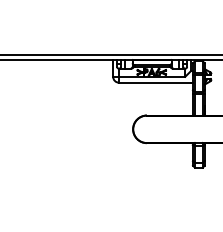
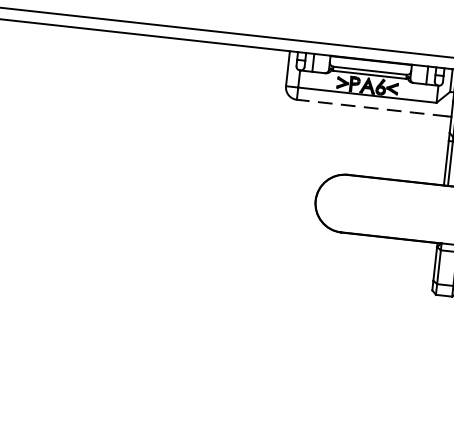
line: (154, 82) -> (371, 107), solid -> dashed

